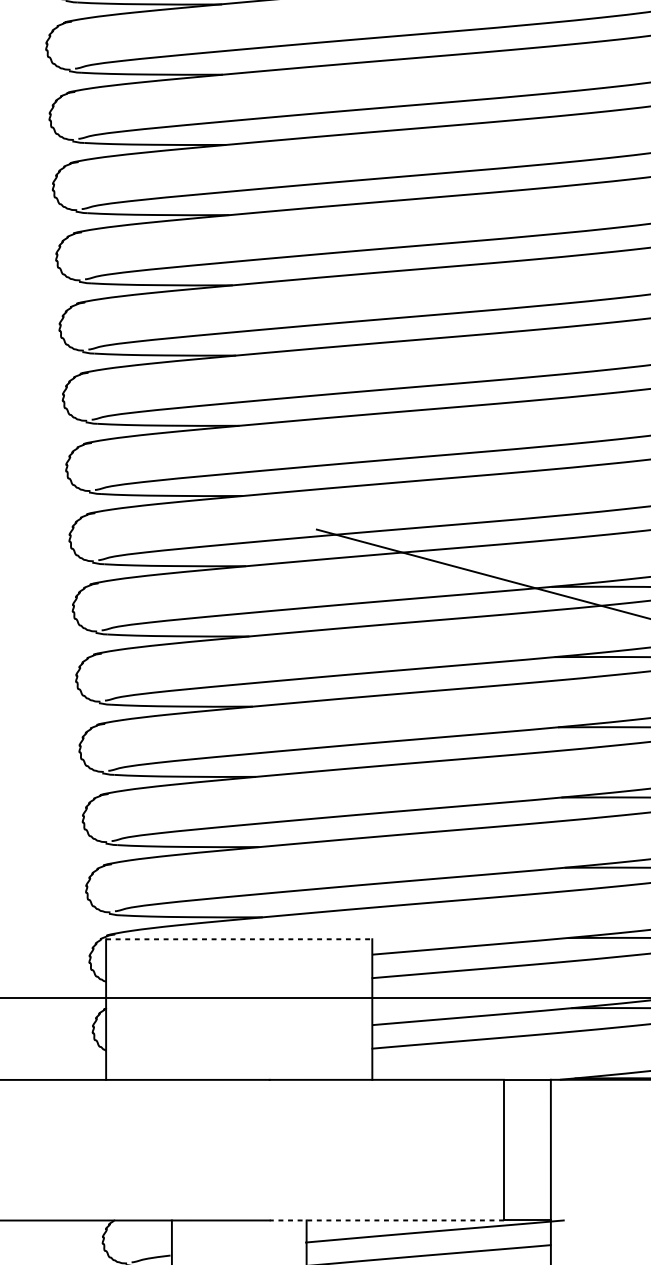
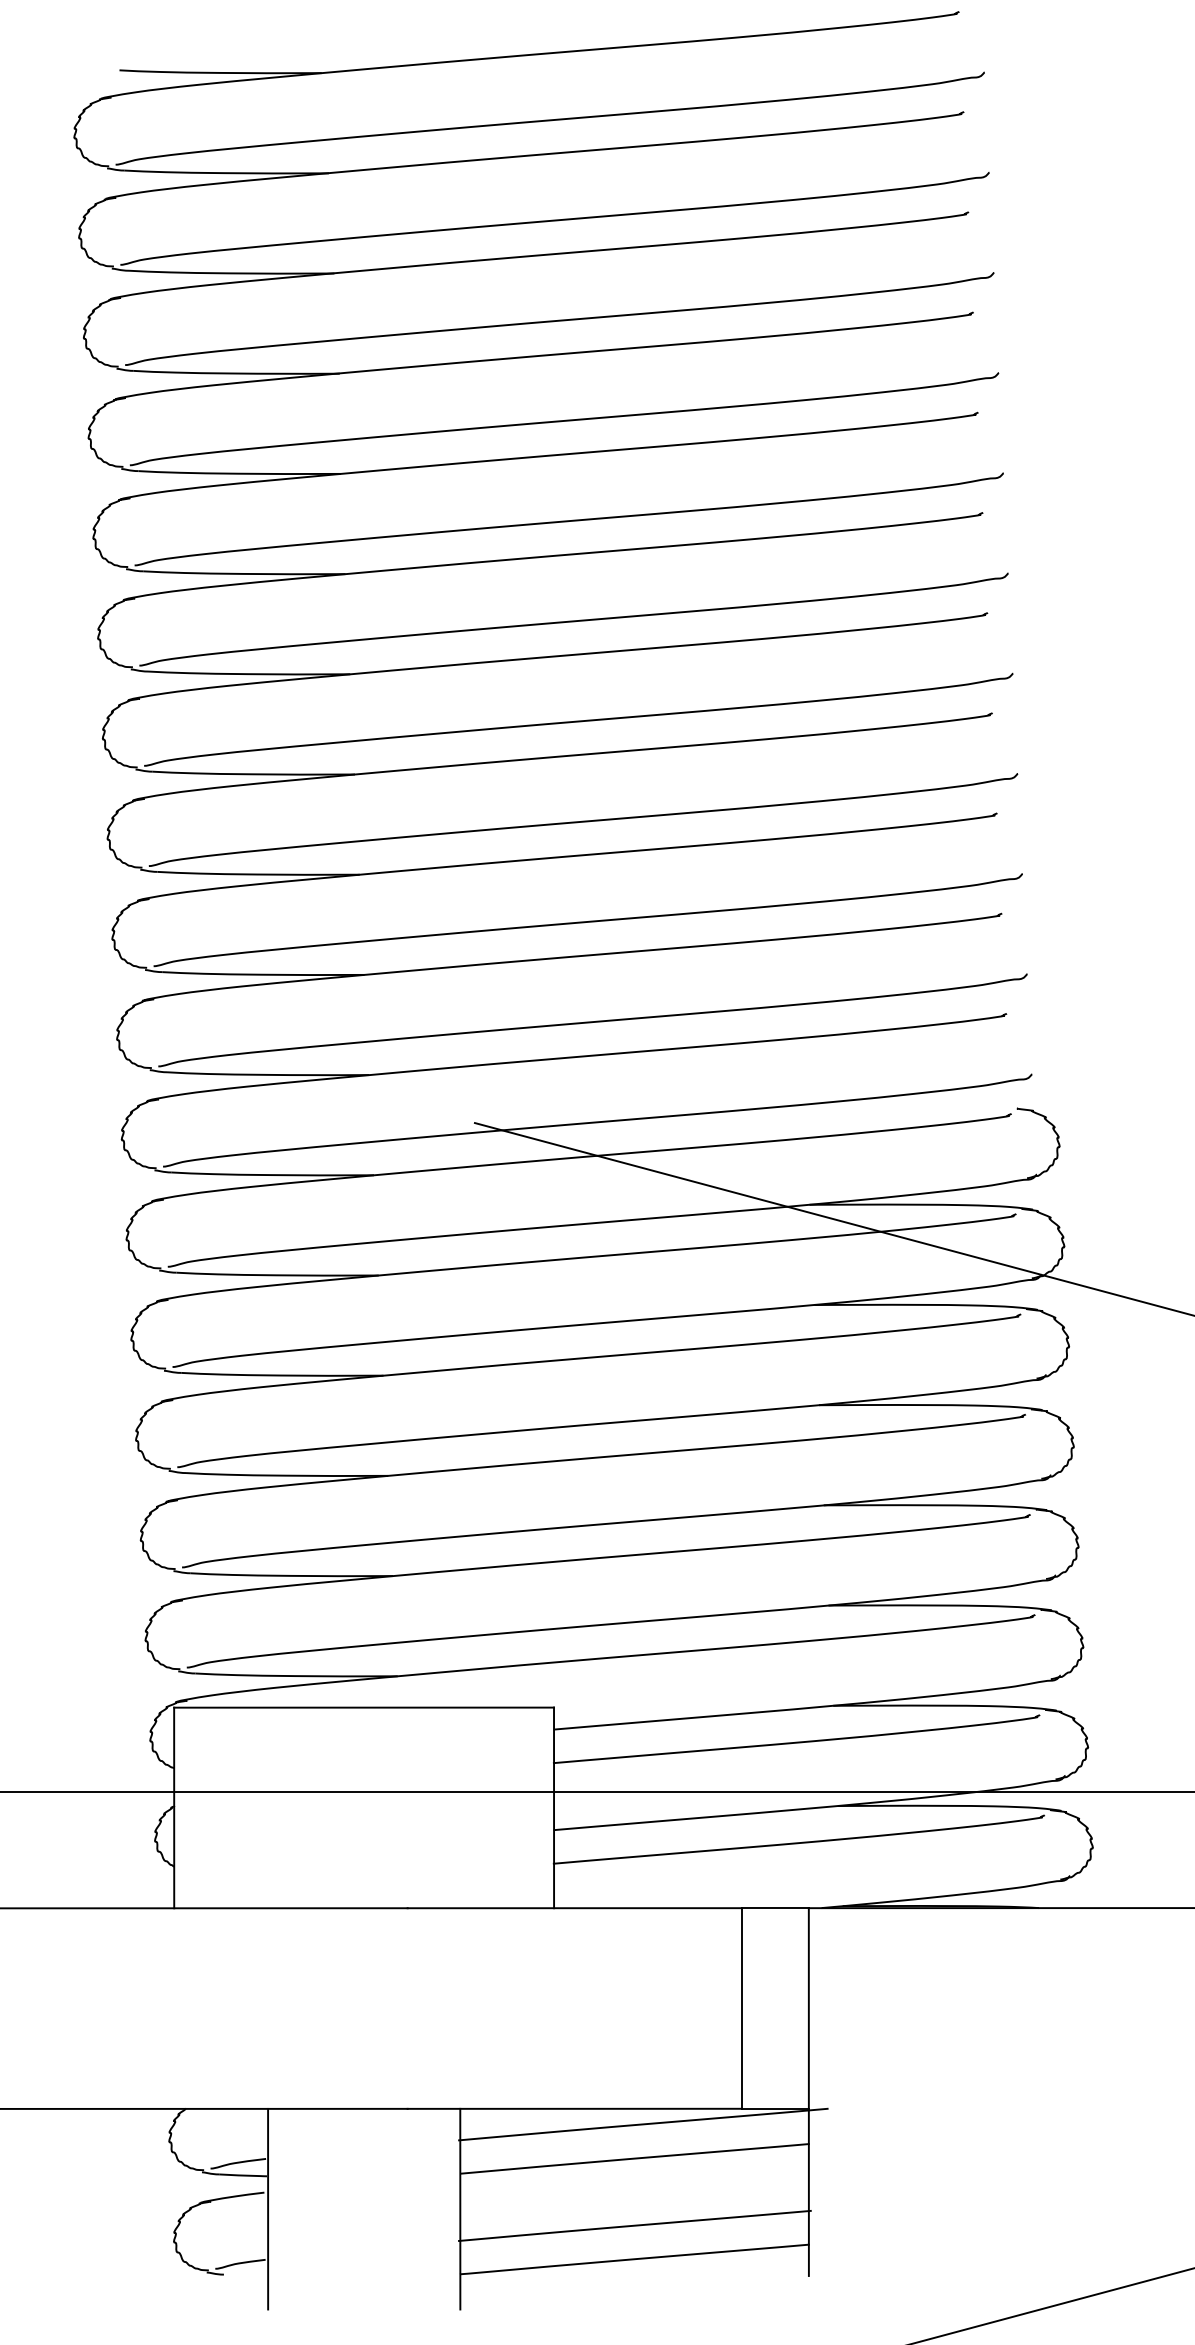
line: (239, 939) -> (364, 1707), dashed -> solid
line: (386, 1220) -> (574, 2108), dashed -> solid

